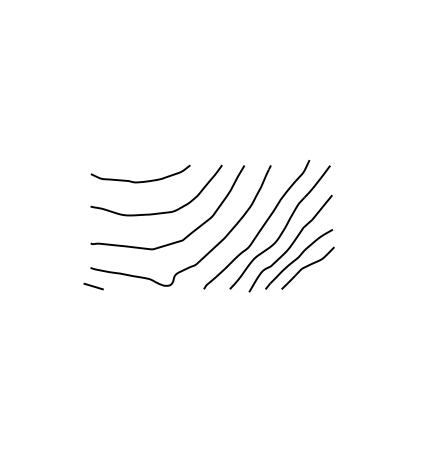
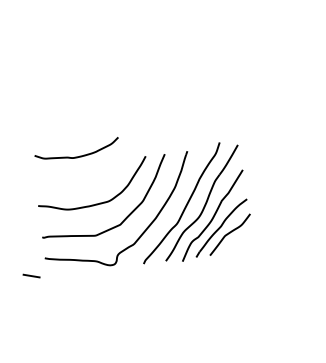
curve: (140, 181) -> (77, 156), moved
line: (93, 286) -> (31, 276), moved

